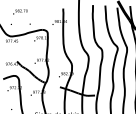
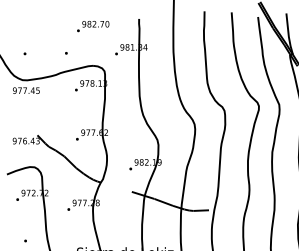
text: (20, 11) -> (93, 25), moved

